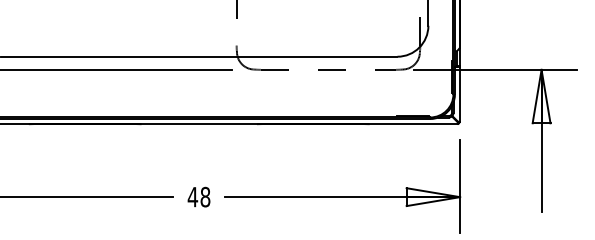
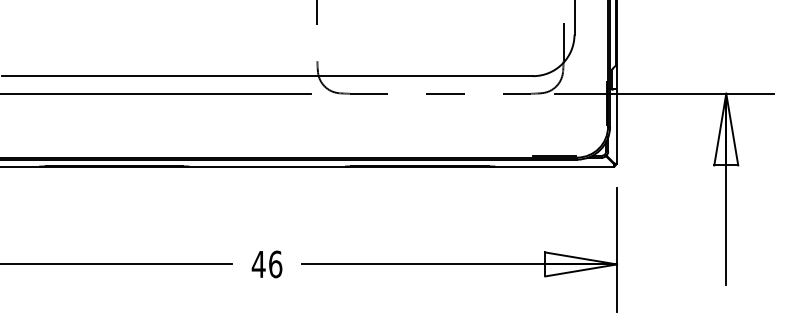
text: (205, 197) -> (275, 264), 48 -> 46

